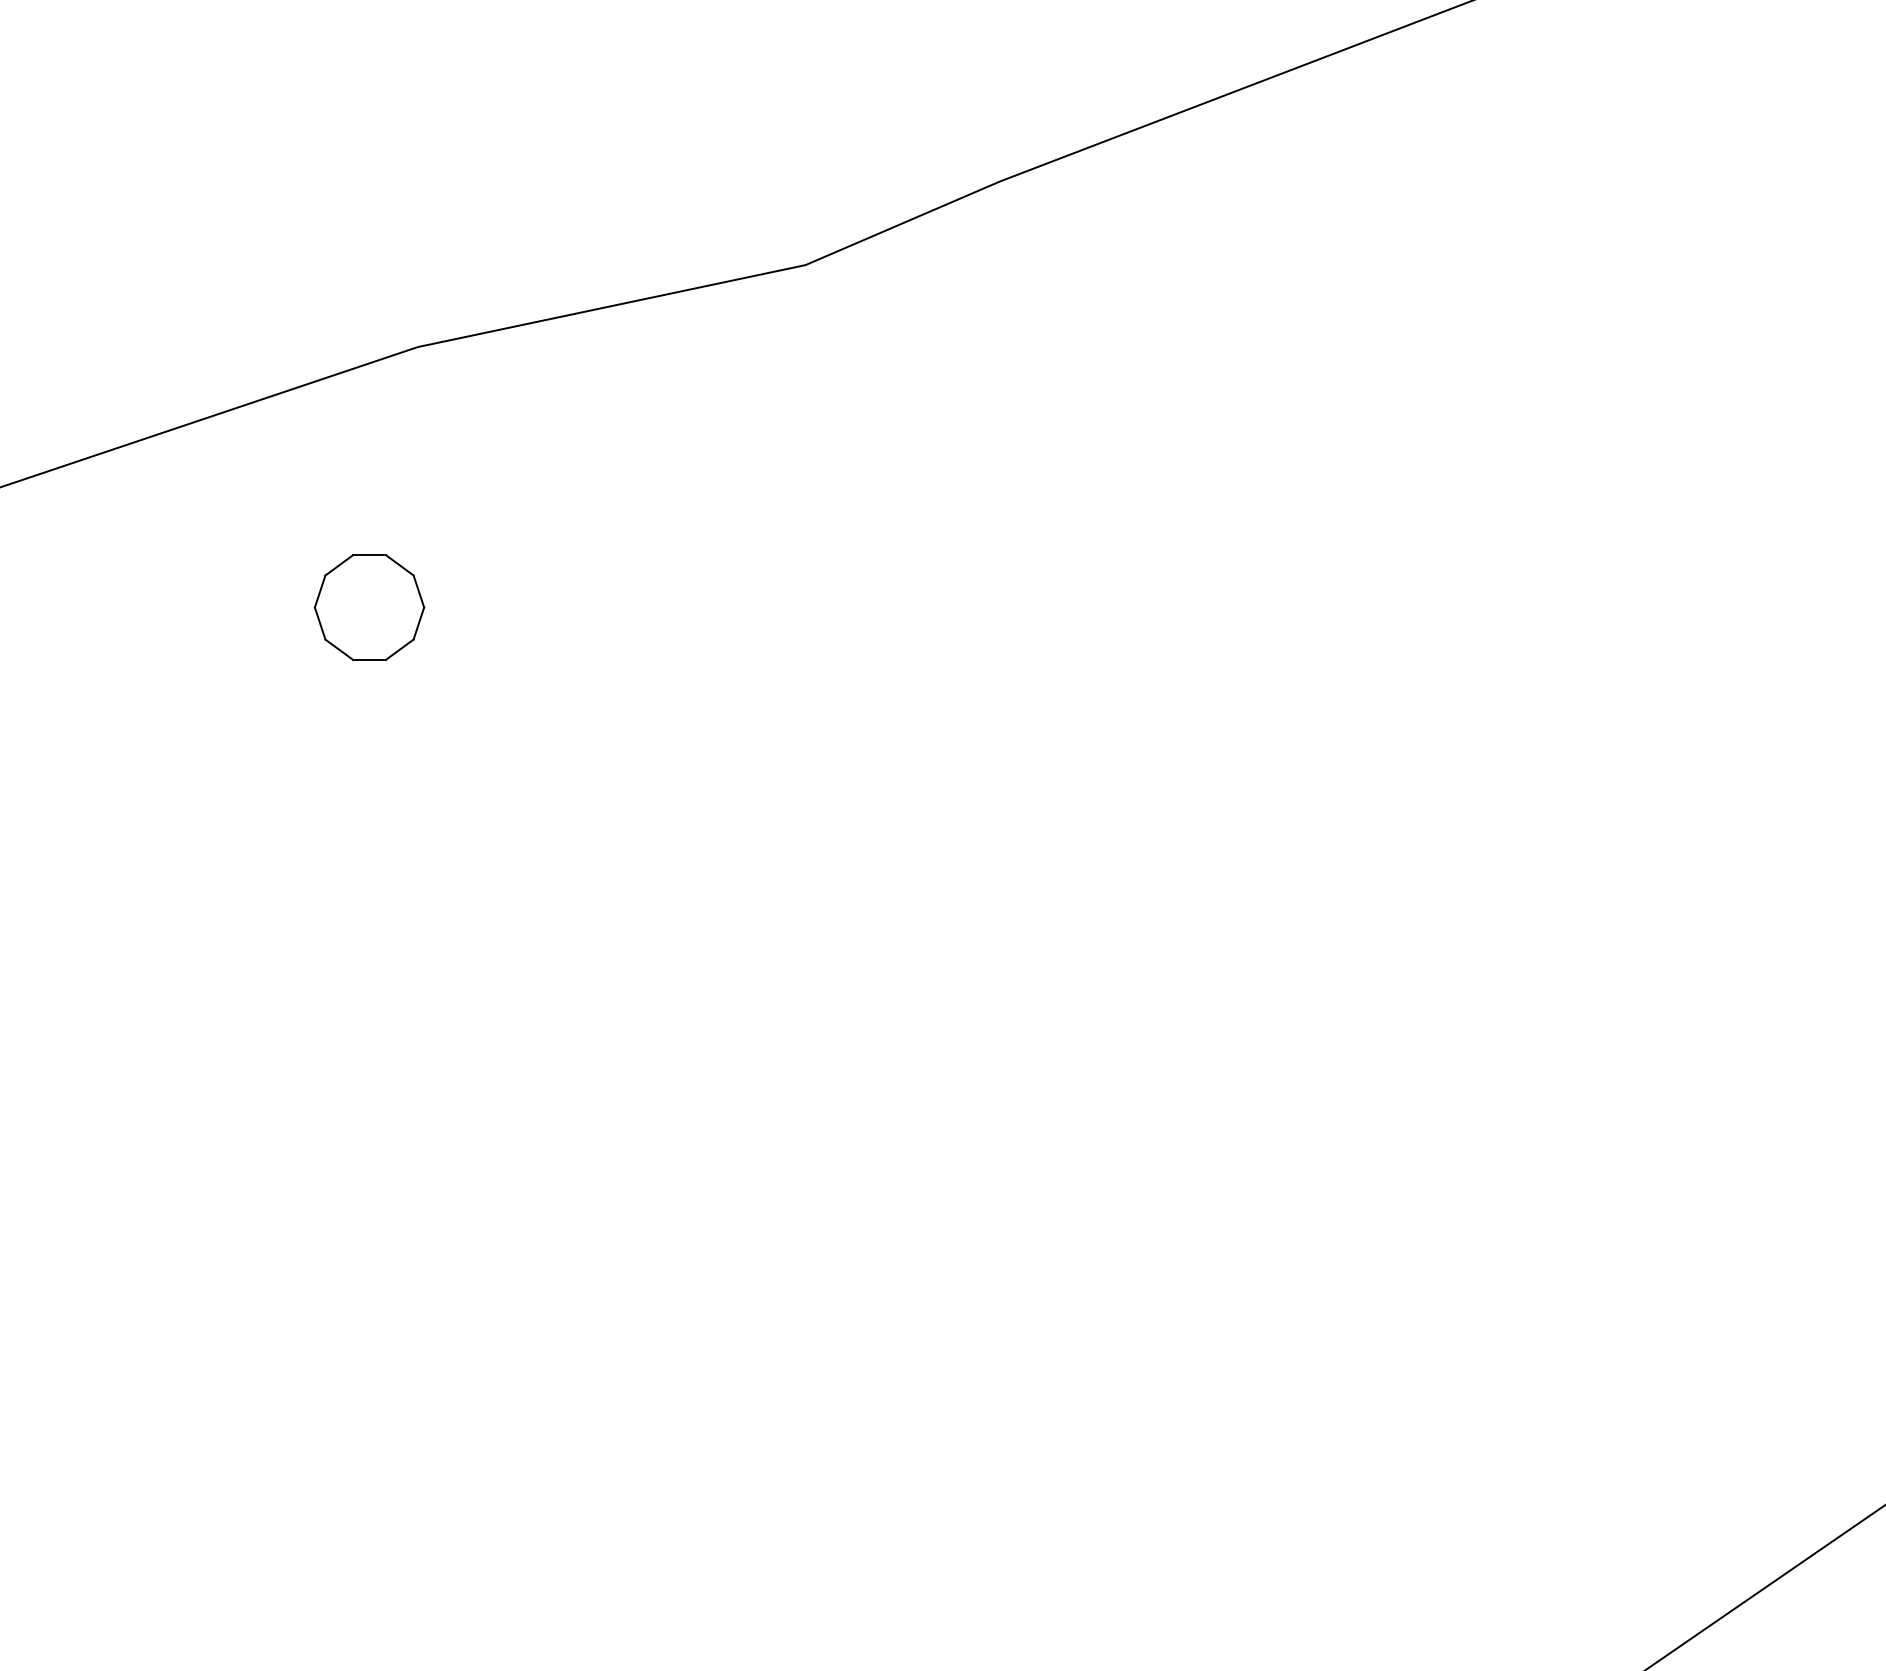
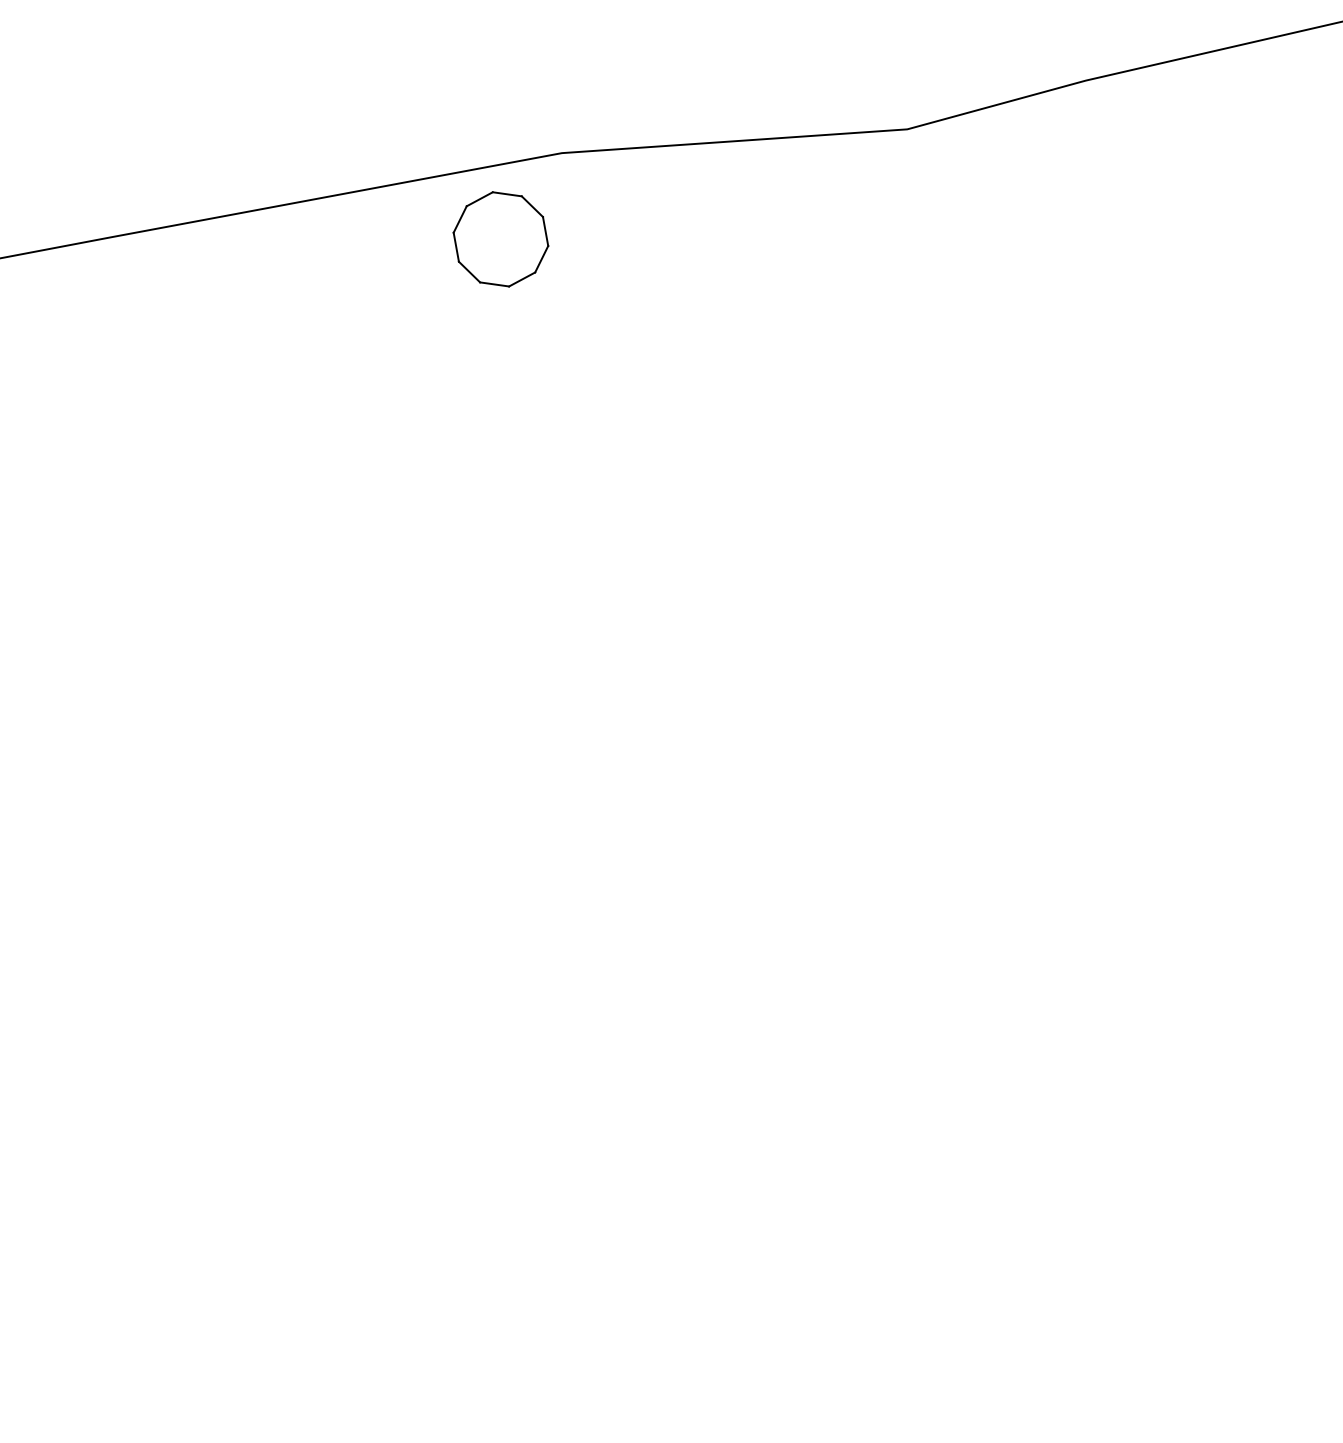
part: (369, 607) -> (500, 239), moved

